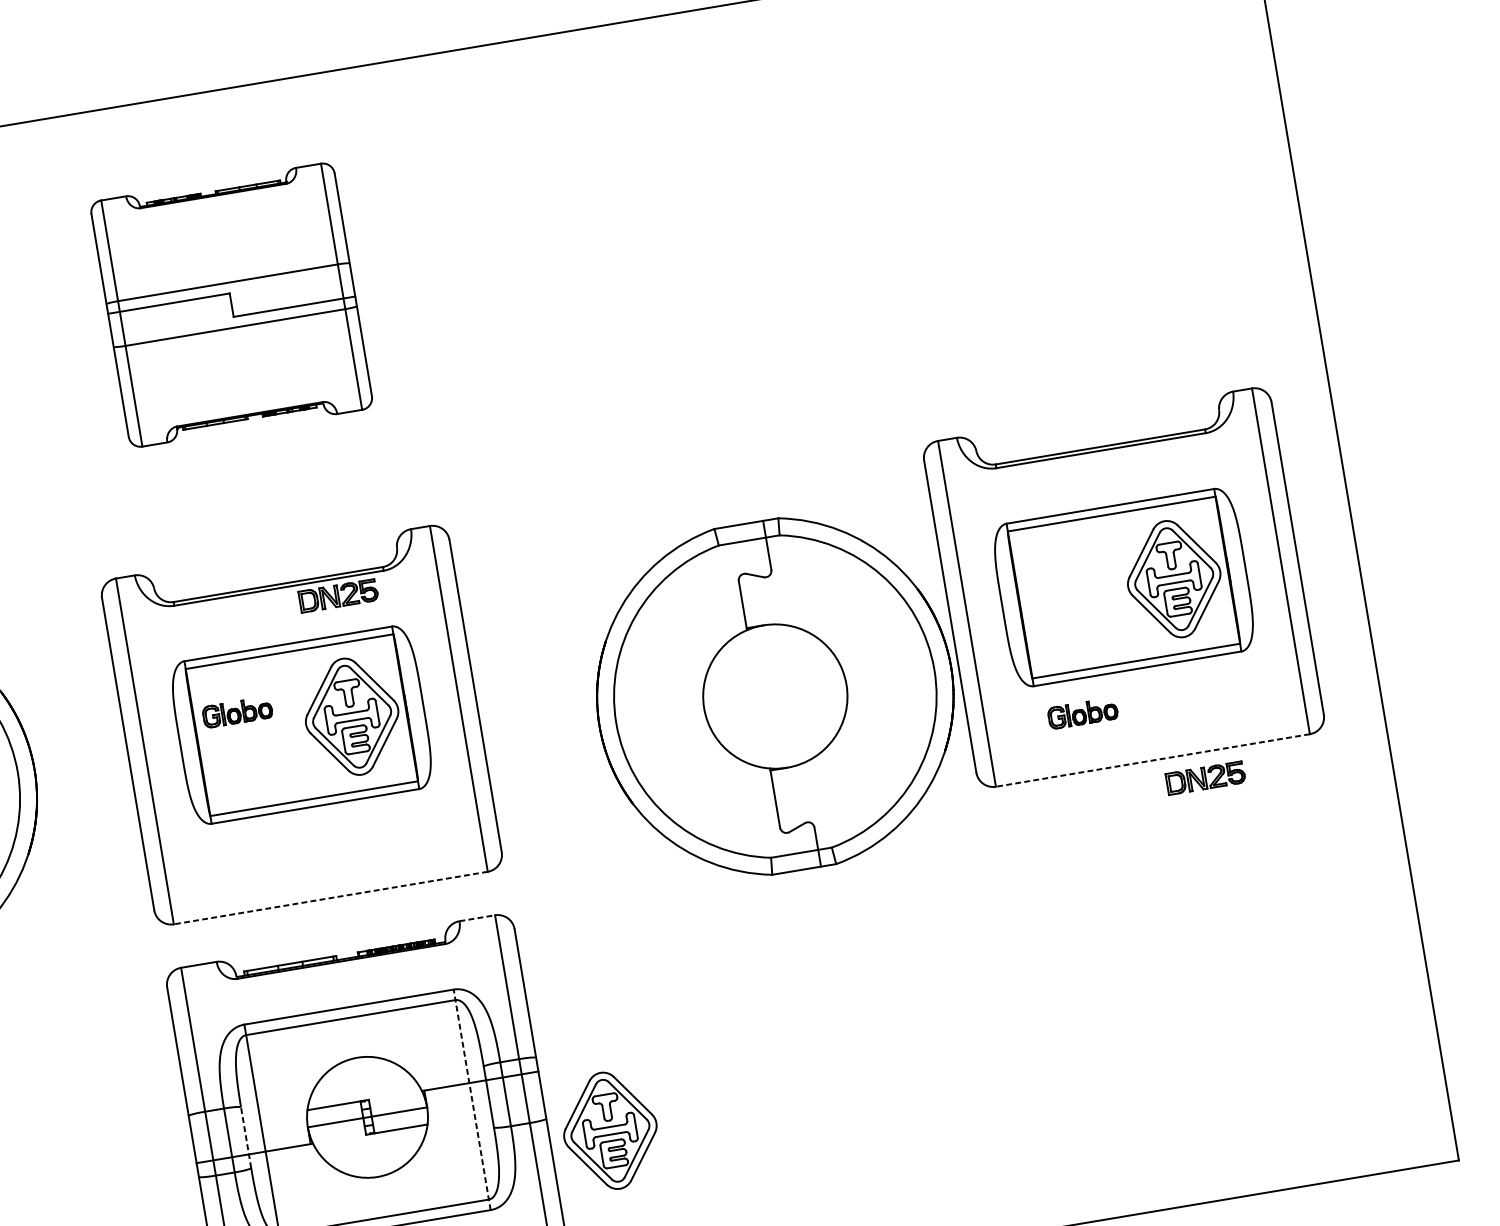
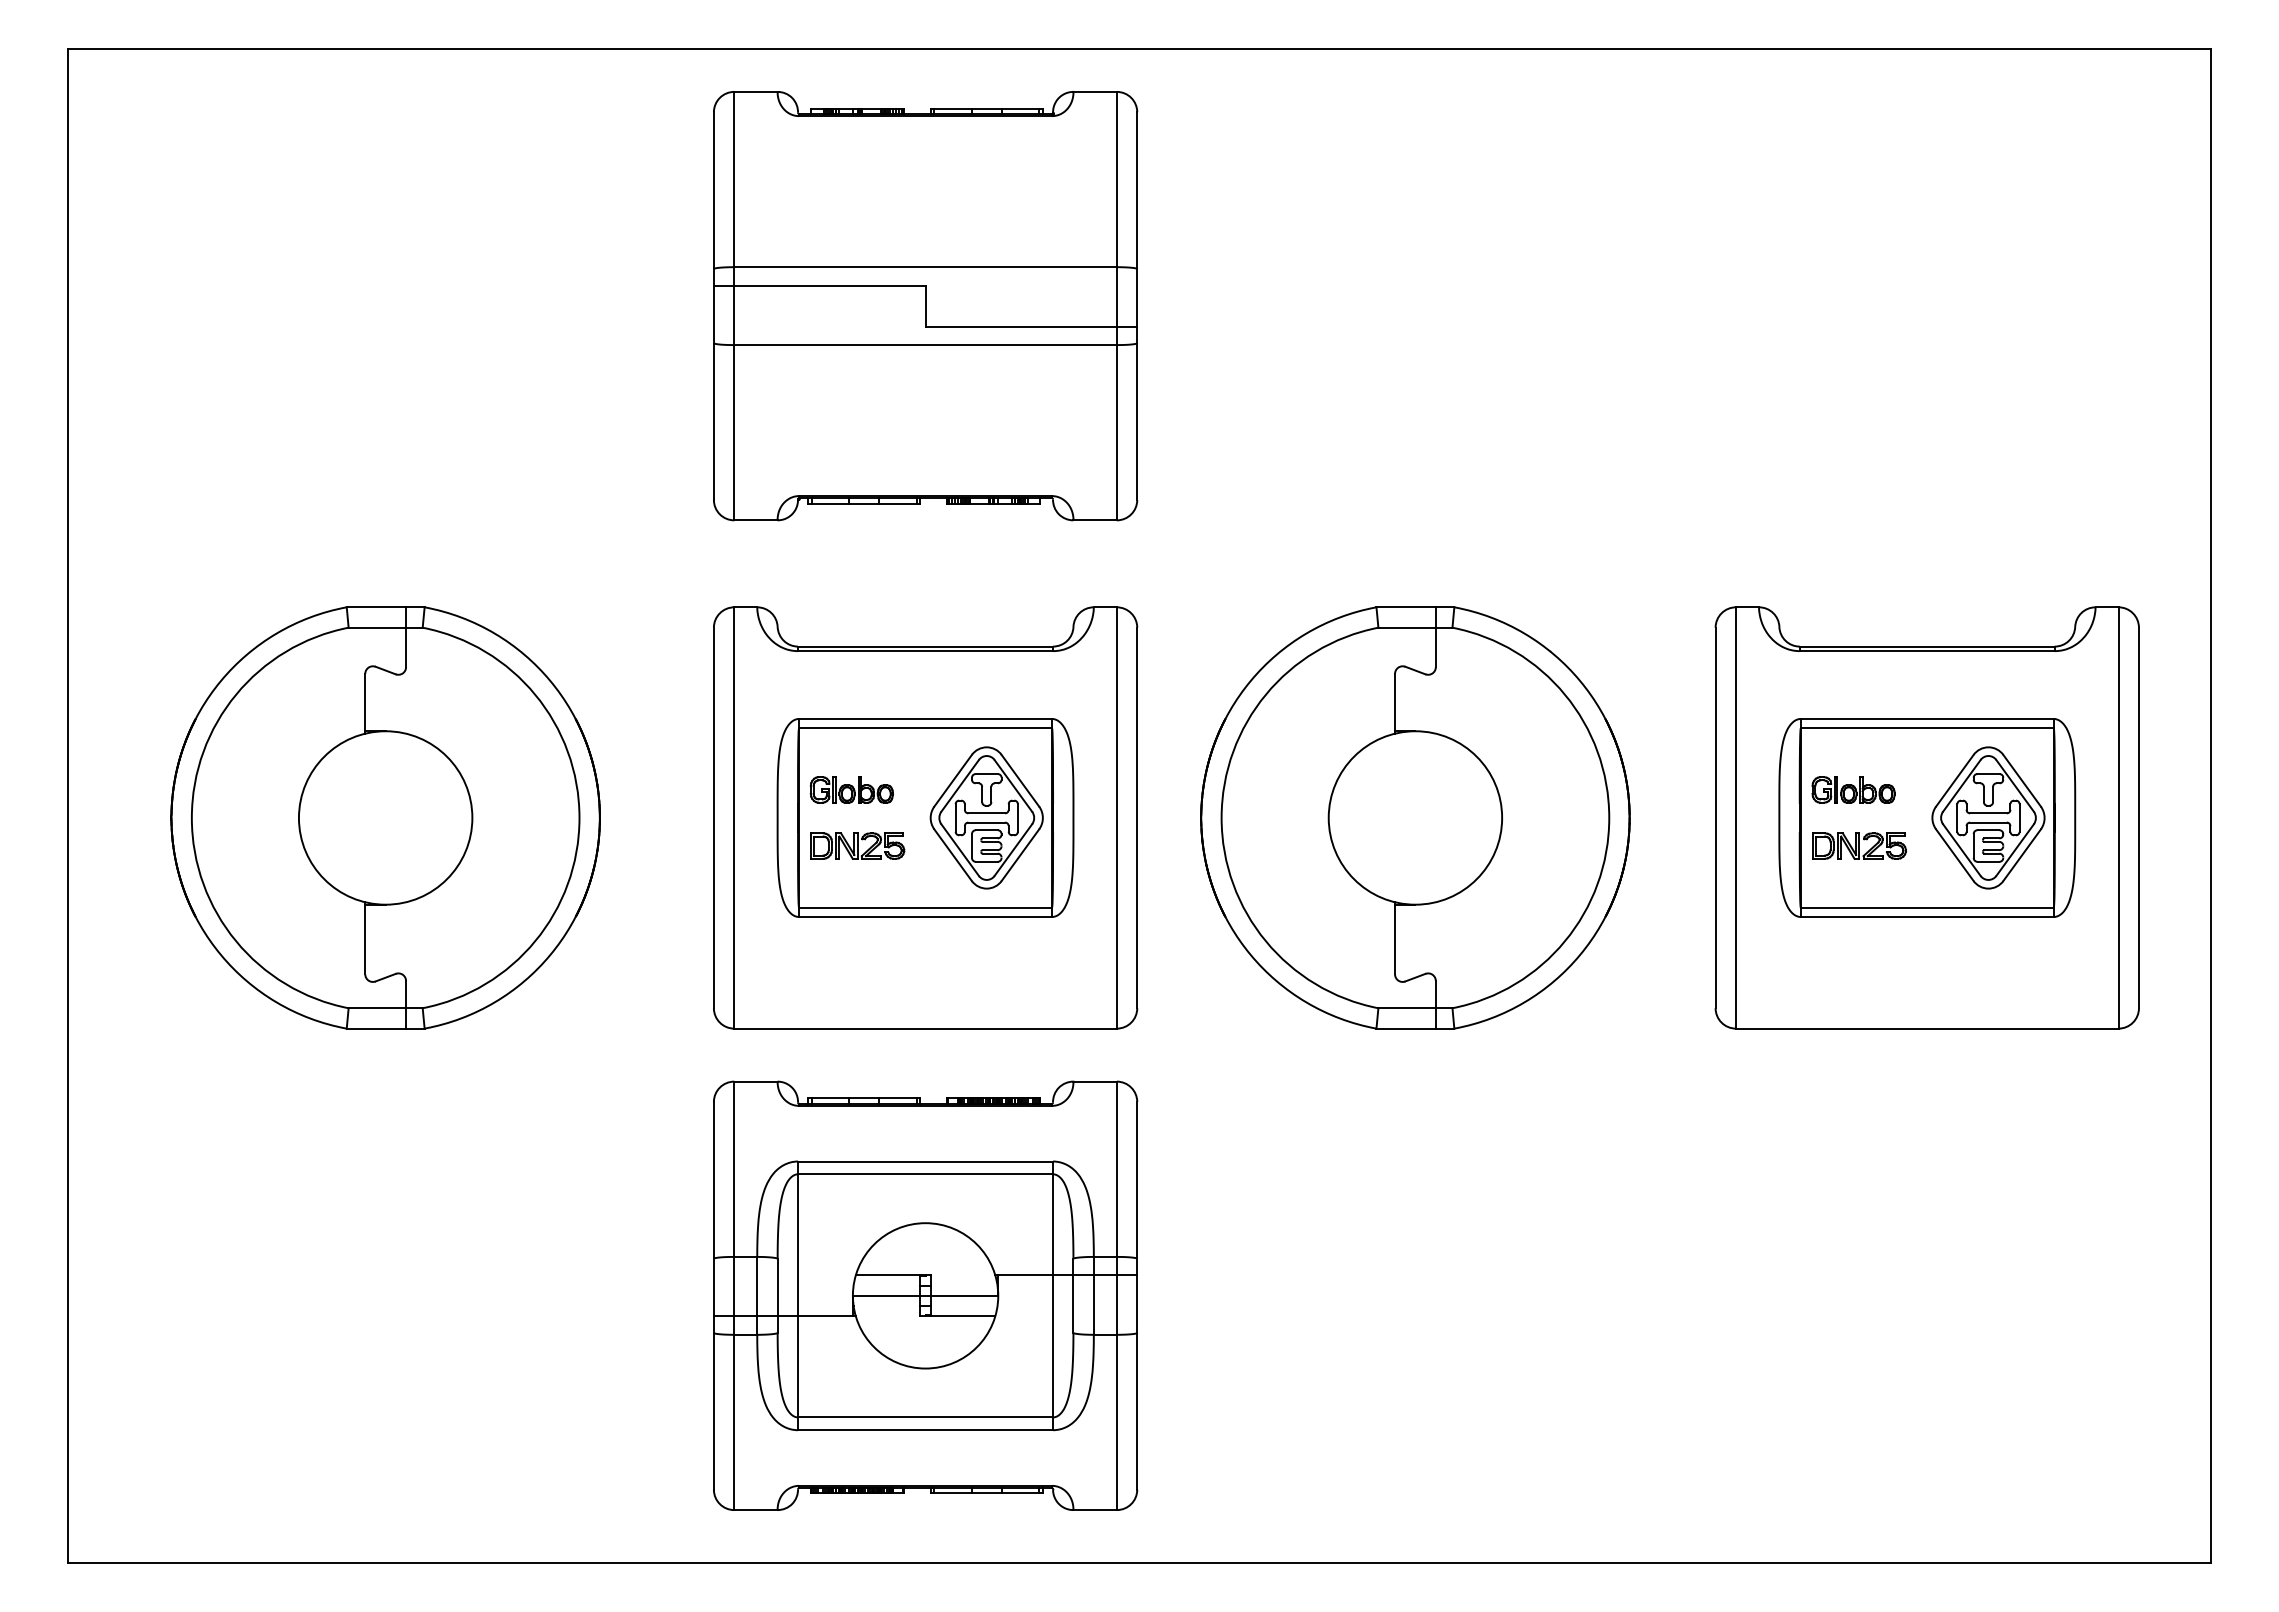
part: (231, 305) -> (925, 306), size x1.43
part: (338, 595) -> (857, 845), moved
part: (775, 696) -> (1415, 817), moved
part: (1082, 713) -> (1853, 789), moved
line: (1152, 760) -> (1926, 1028), dashed -> solid
part: (1205, 777) -> (1859, 845), moved
line: (330, 897) -> (925, 1028), dashed -> solid
line: (477, 918) -> (1095, 1081), dashed -> solid
line: (472, 1099) -> (1053, 1295), dashed -> solid
part: (610, 1130) -> (1210, 1359), removed
line: (245, 1137) -> (777, 1295), dashed -> solid

